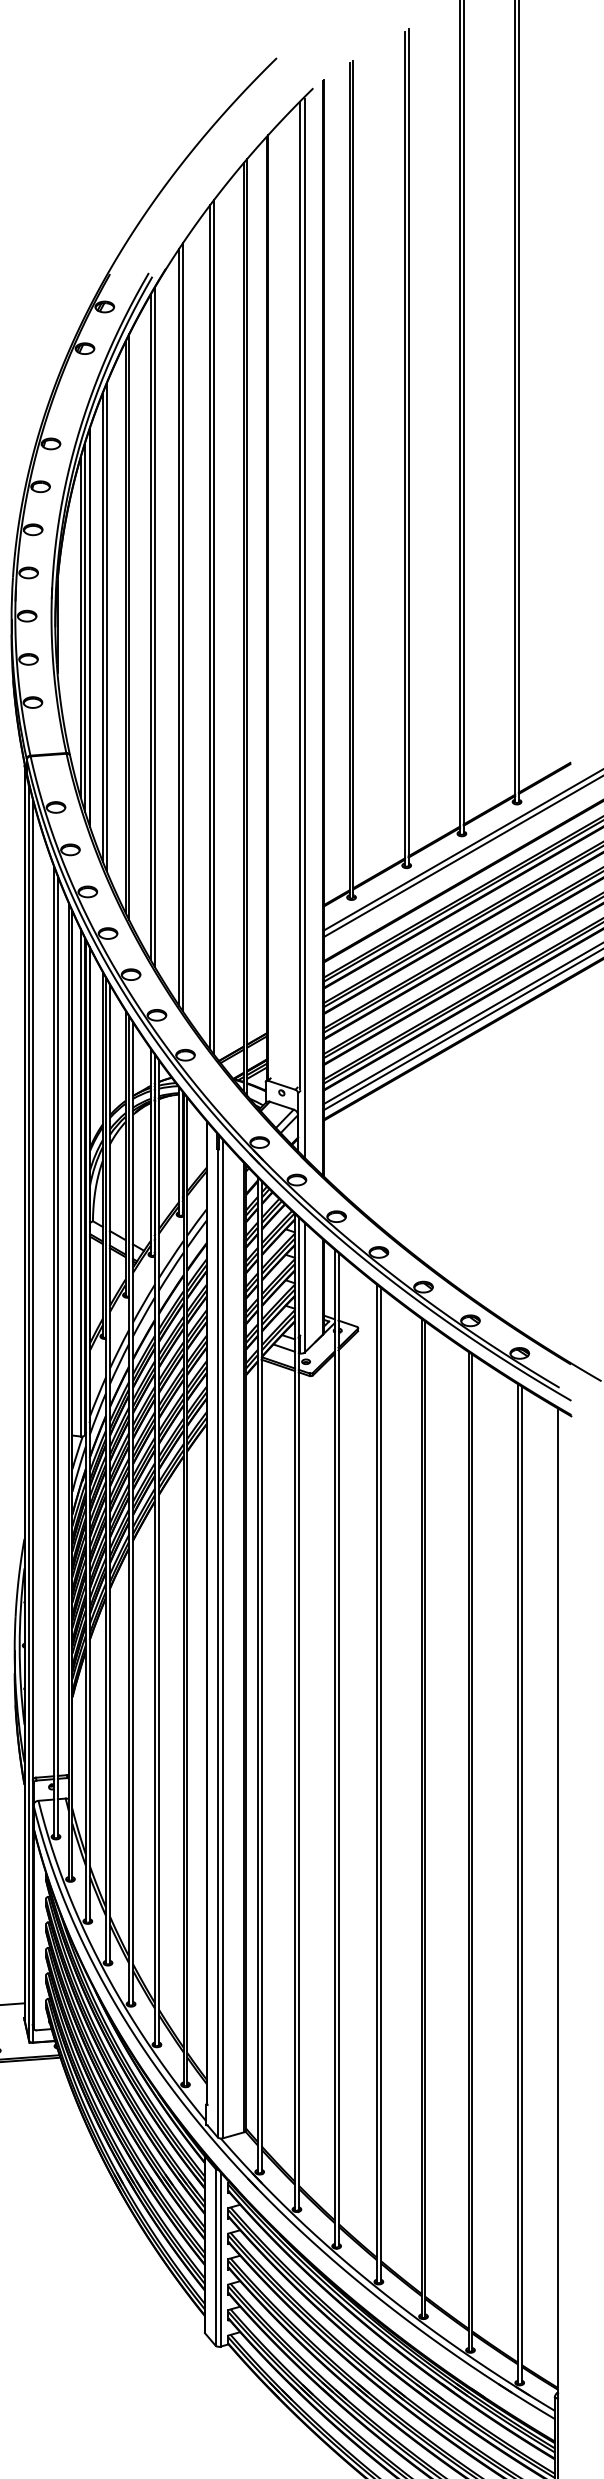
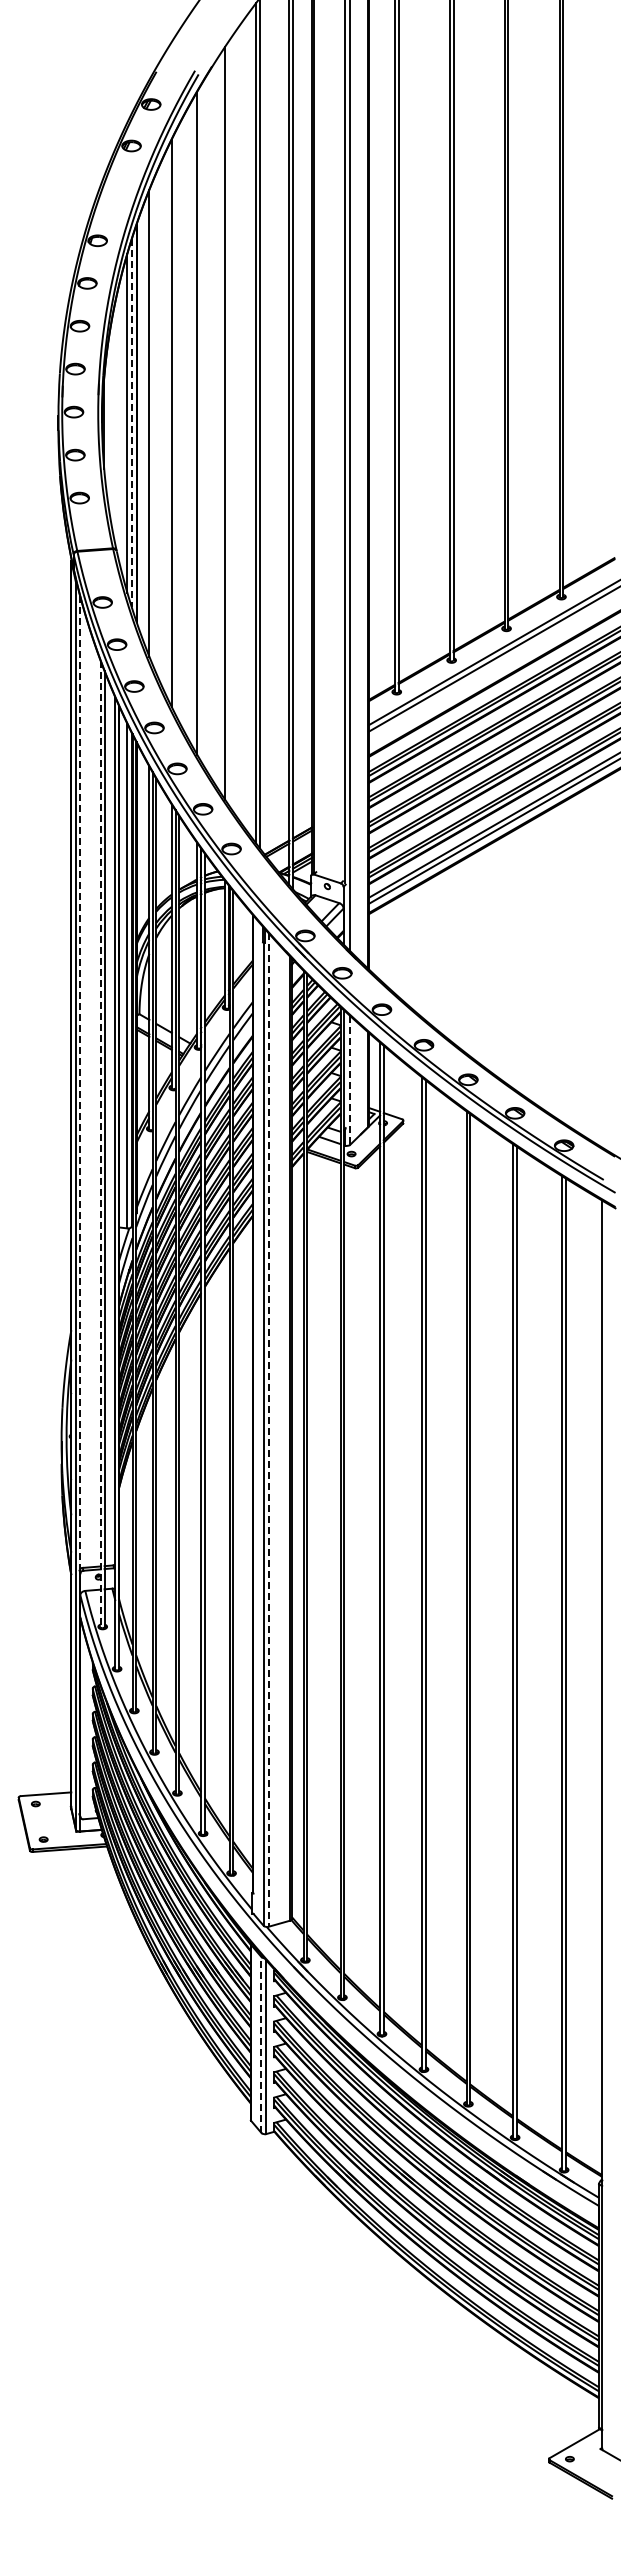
line: (107, 626) -> (153, 422), removed
line: (129, 626) -> (175, 422), removed
line: (84, 627) -> (131, 423), solid -> dashed
line: (154, 627) -> (200, 423), removed
line: (182, 627) -> (228, 423), removed
line: (305, 1287) -> (350, 1080), solid -> dashed
line: (33, 1289) -> (80, 1082), solid -> dashed
line: (53, 1352) -> (100, 1144), solid -> dashed
line: (222, 1638) -> (268, 1429), solid -> dashed
line: (215, 2257) -> (261, 2045), solid -> dashed

